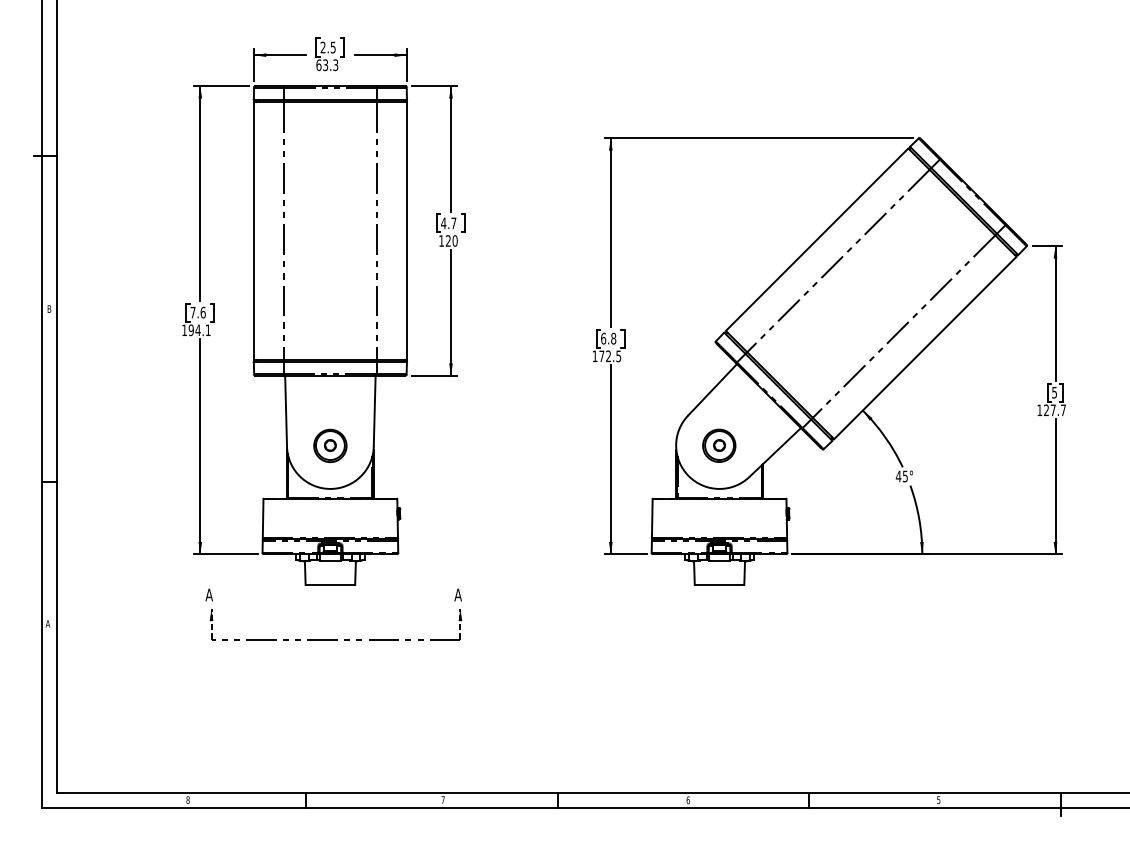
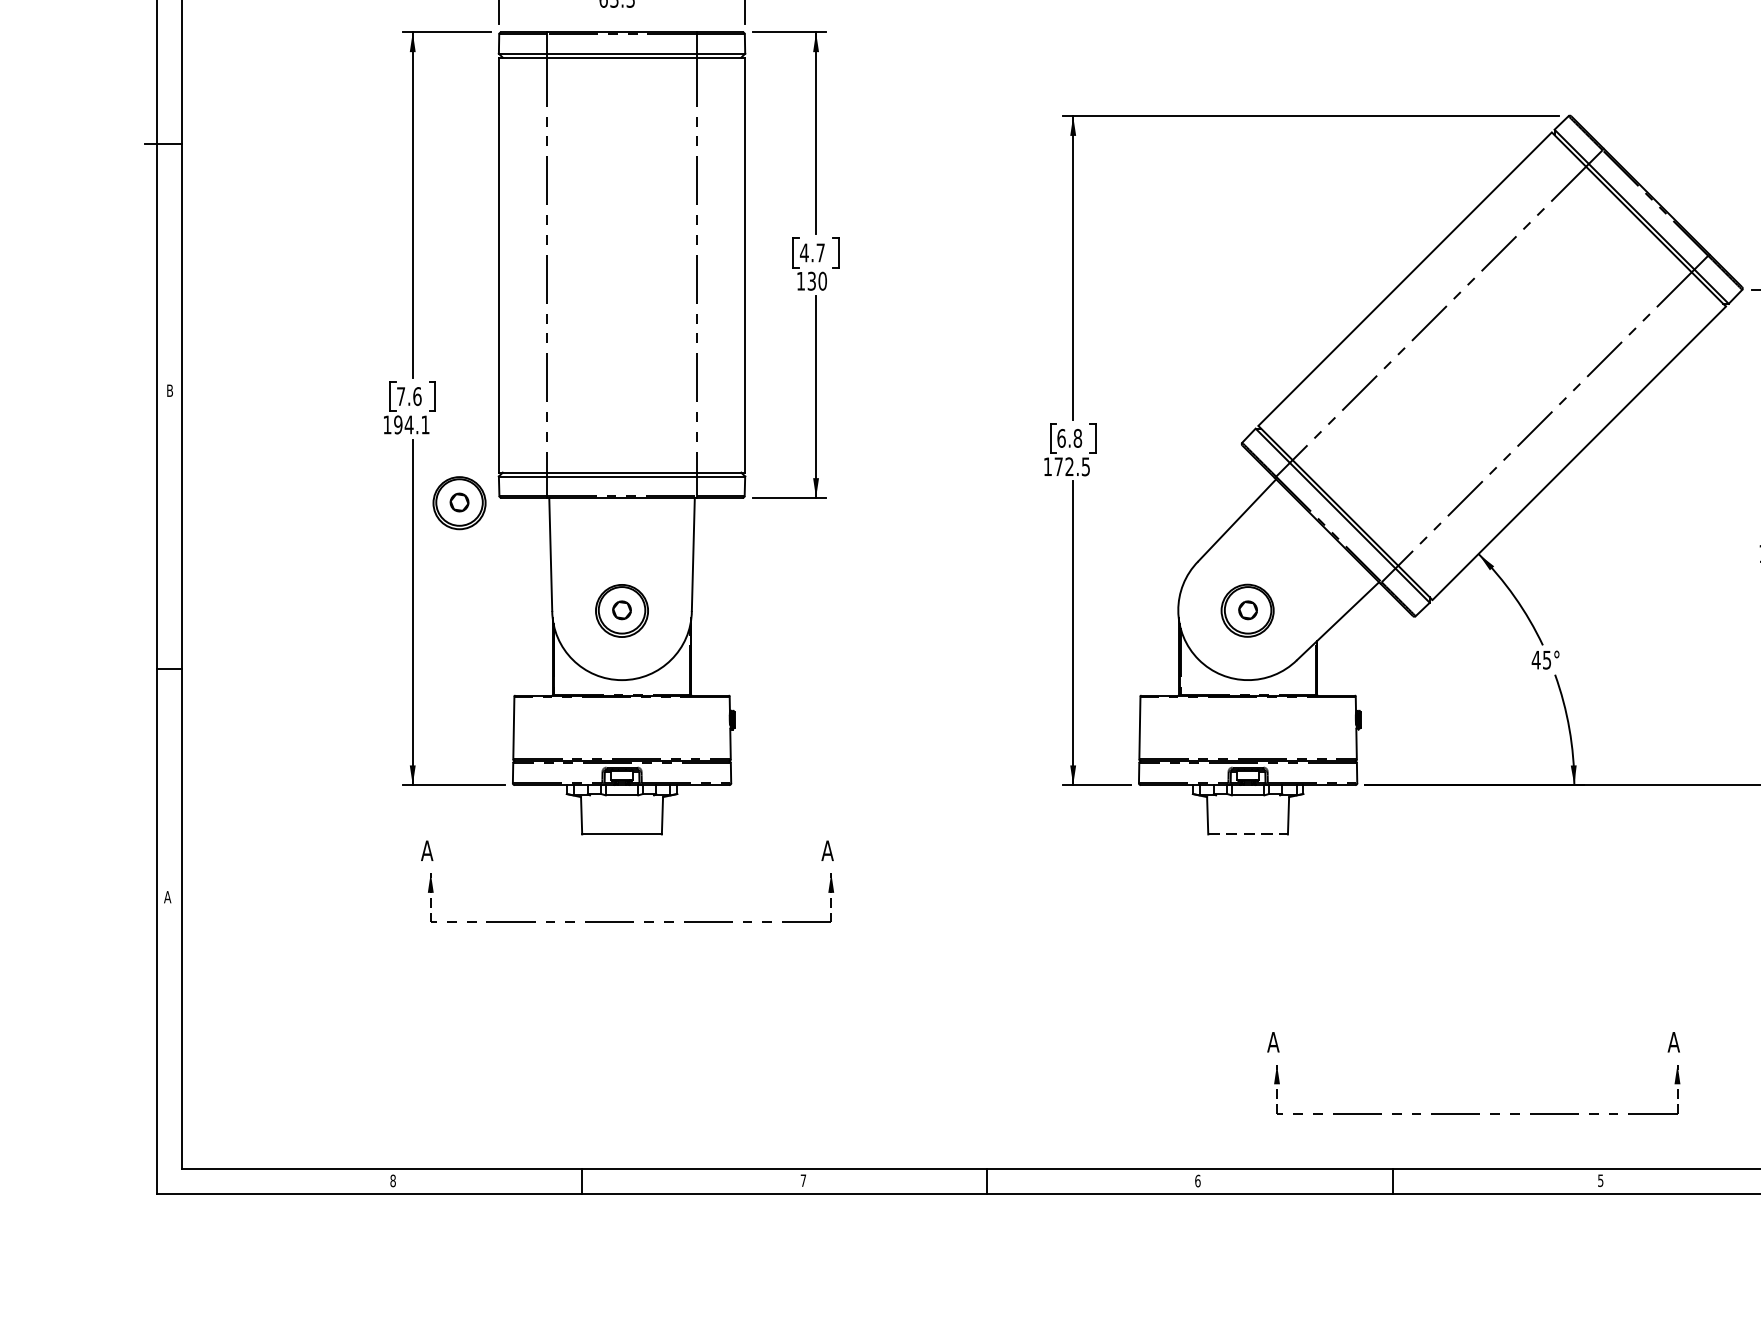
text: (447, 240) -> (810, 280), 120 -> 130
part: (229, 378) -> (459, 502), added
line: (719, 584) -> (1248, 833), solid -> dashed
part: (859, 758) -> (1473, 1113), added

